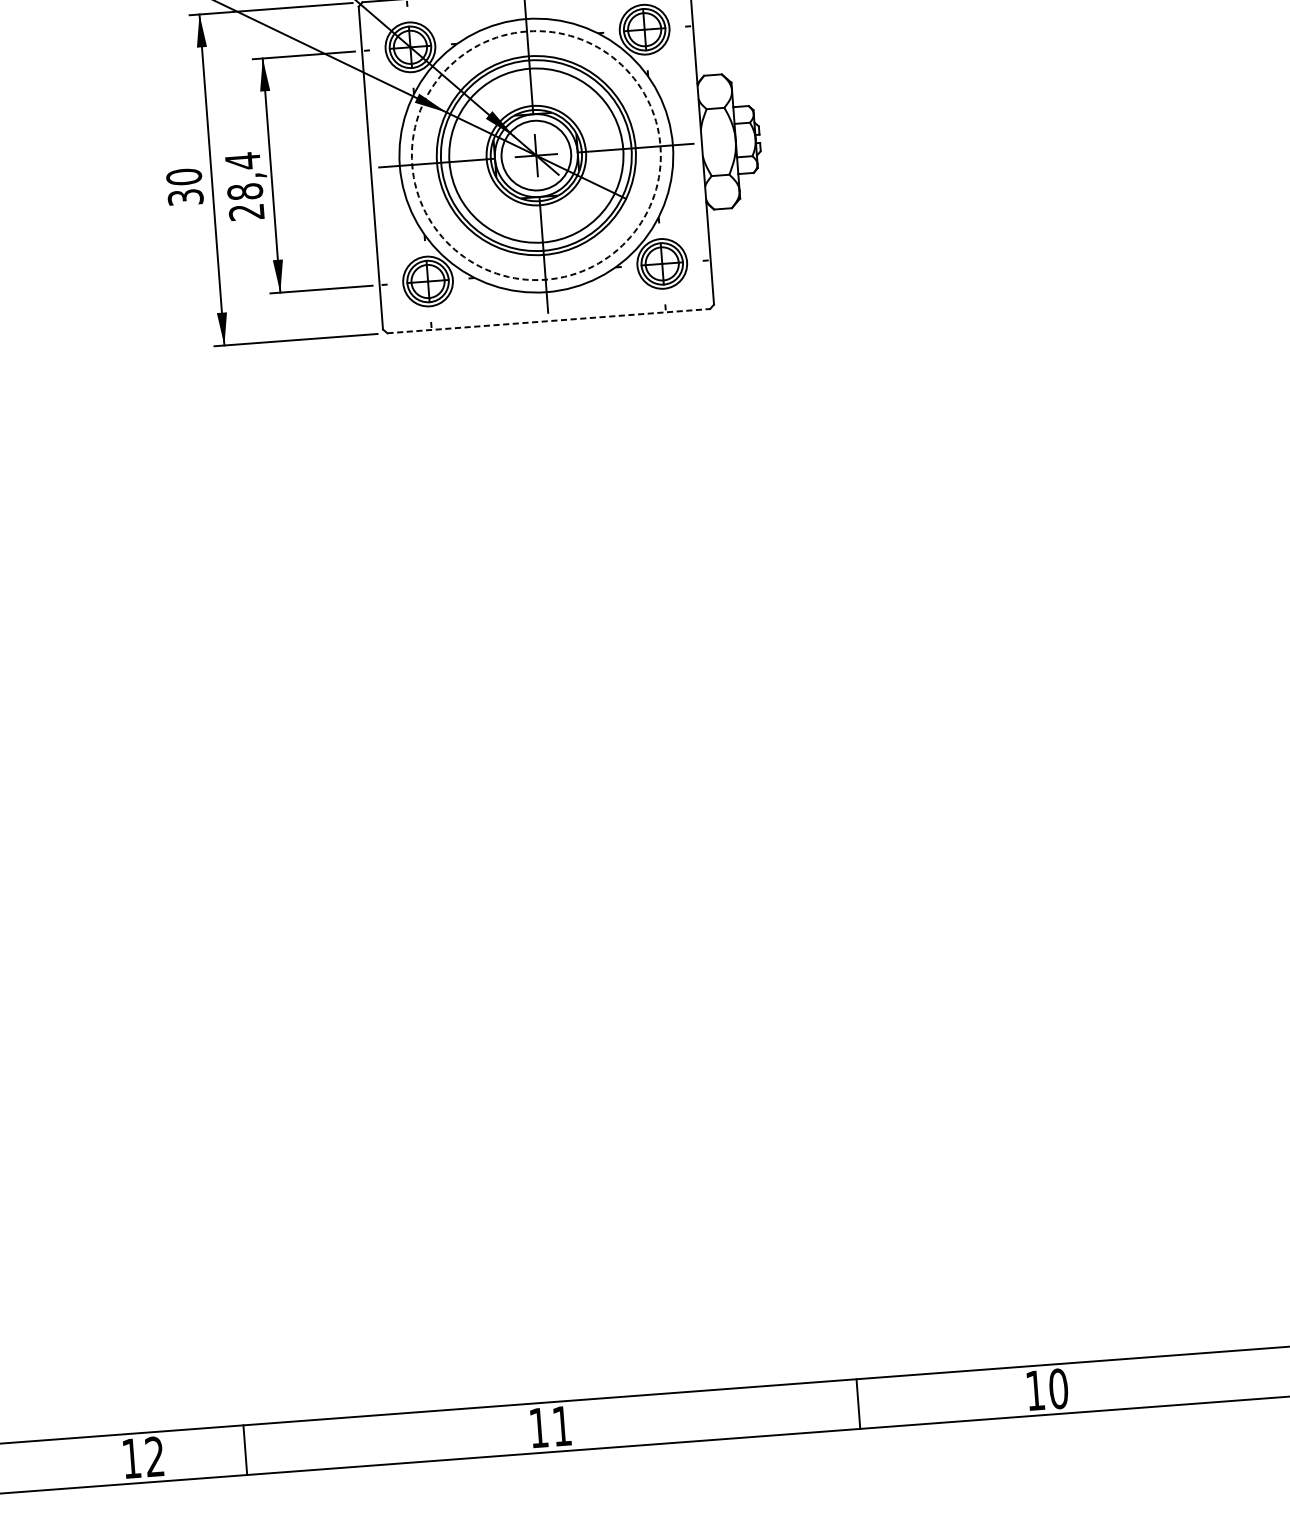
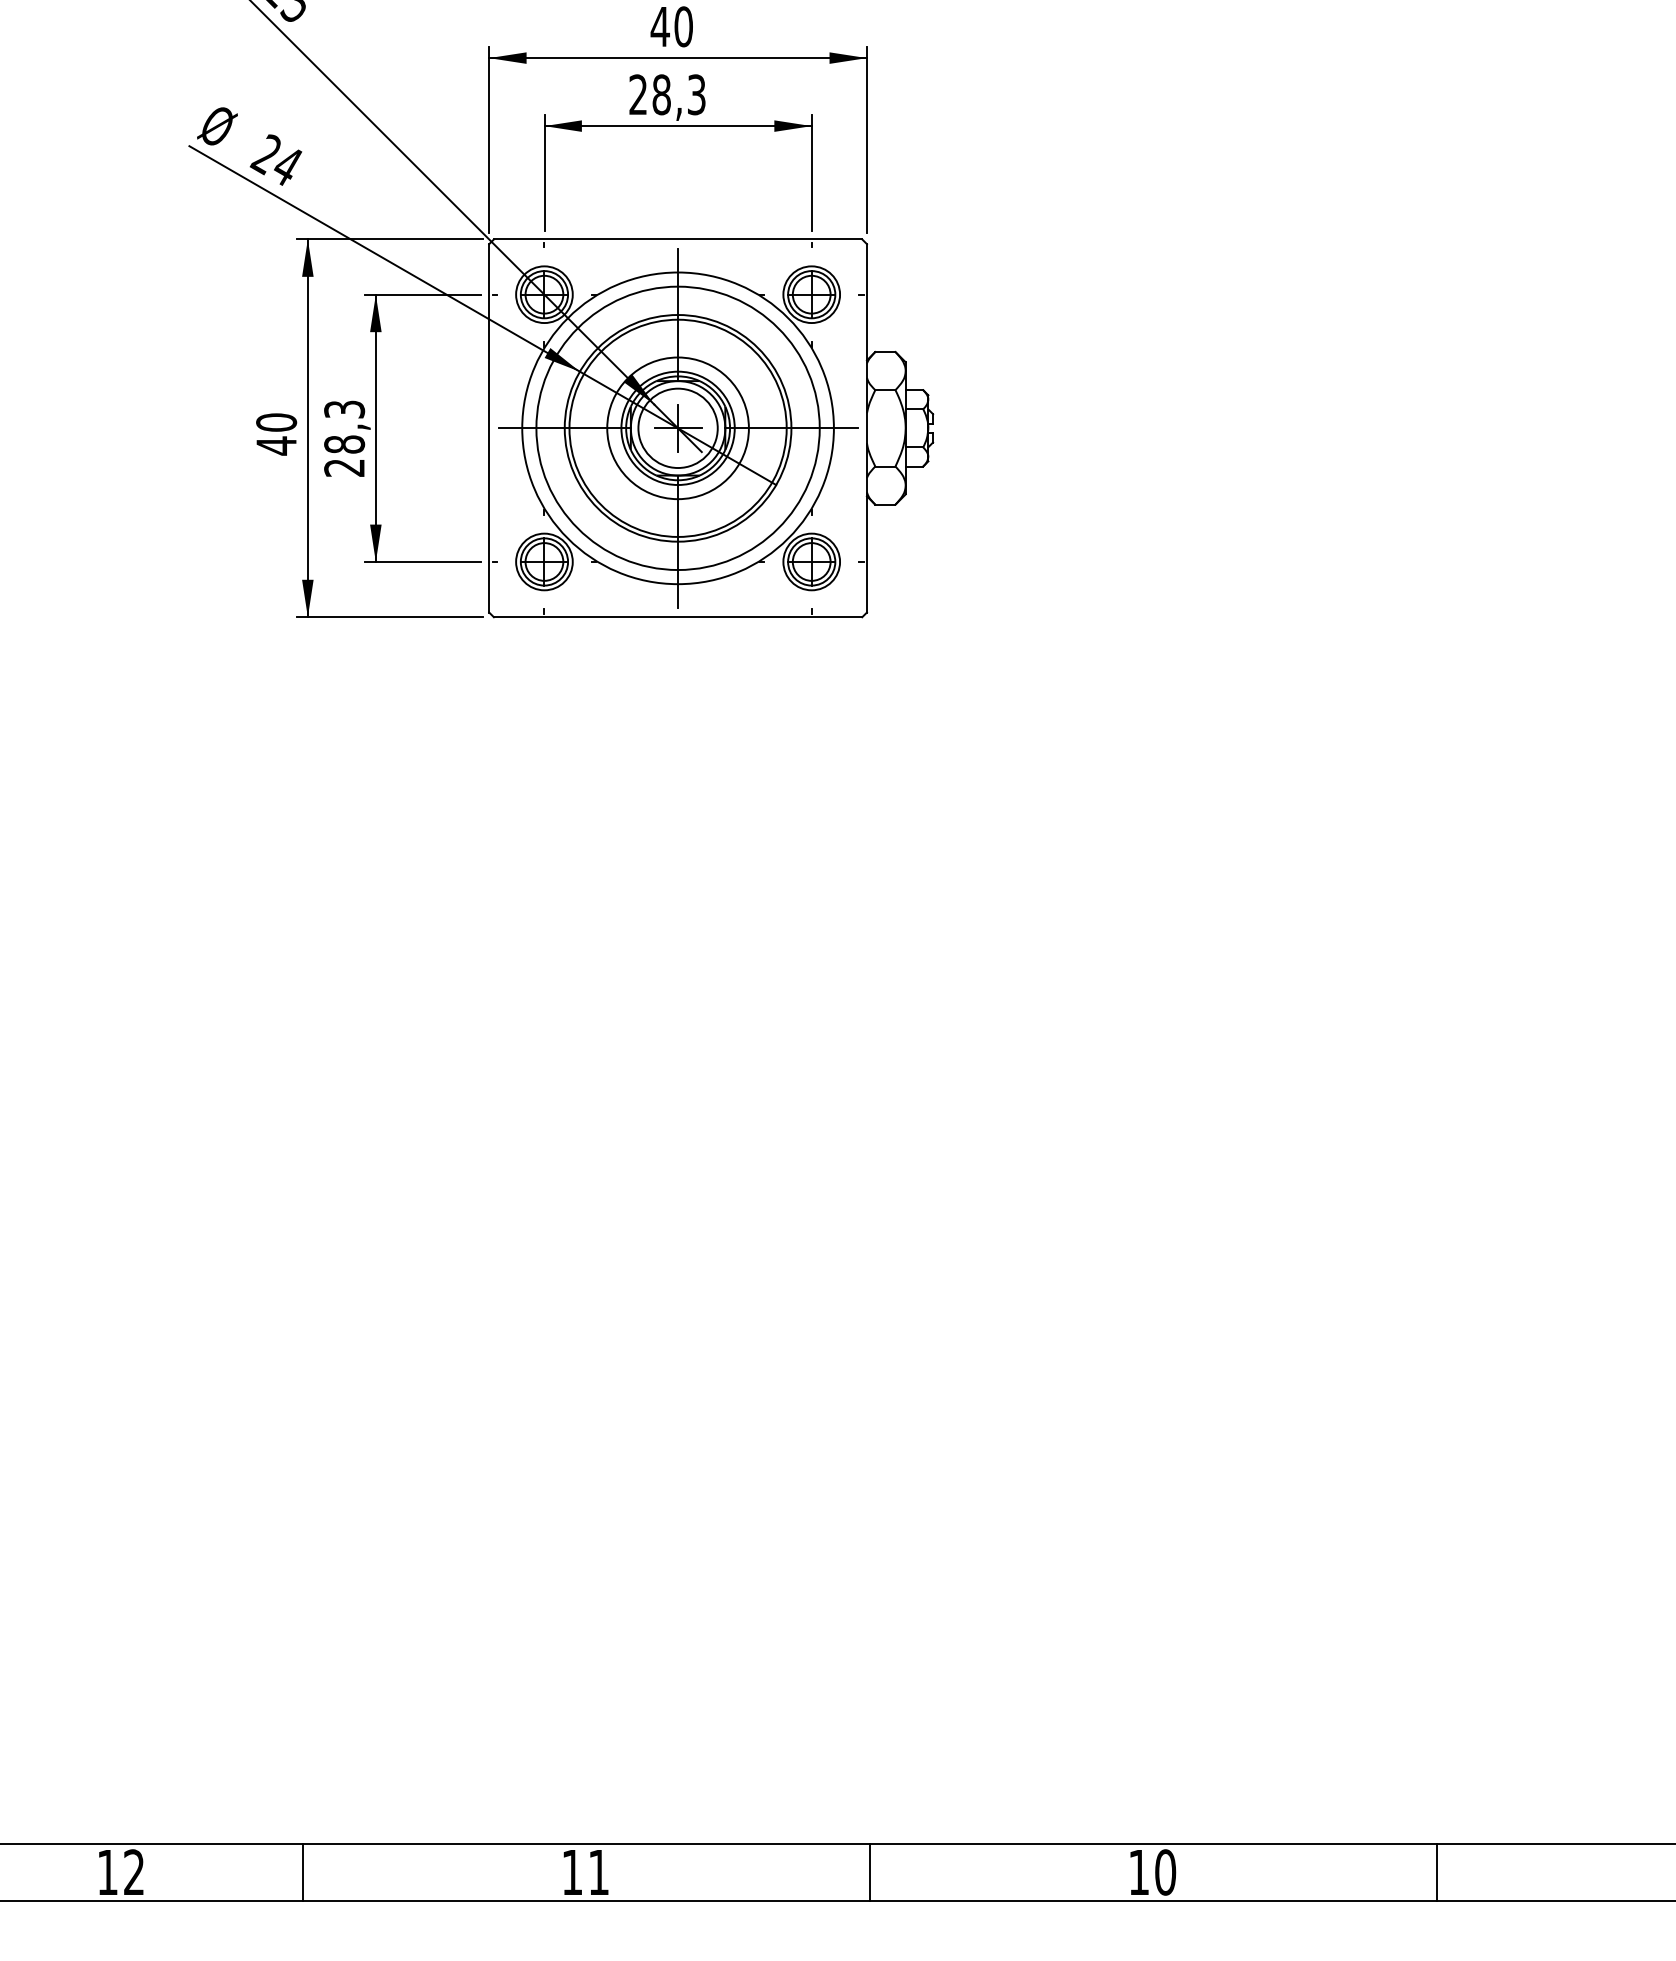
circle: (535, 155) -> (677, 428), dashed -> solid
circle: (535, 155) -> (677, 428), size x0.71
text: (242, 161) -> (344, 409), 28,4 -> 28,3
text: (185, 197) -> (276, 445), 30 -> 40
line: (549, 321) -> (678, 617), dashed -> solid
line: (858, 1403) -> (870, 1872), moved
line: (245, 1450) -> (303, 1872), moved

